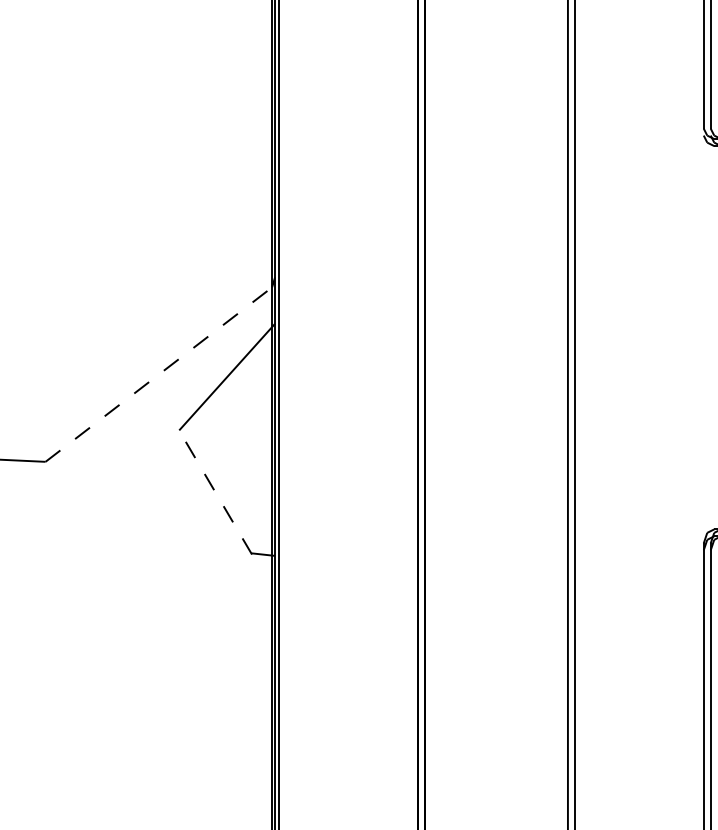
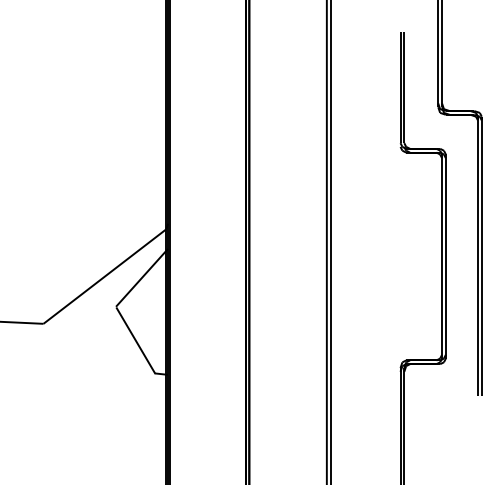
line: (157, 374) -> (104, 276), dashed -> solid
line: (215, 492) -> (135, 340), dashed -> solid

